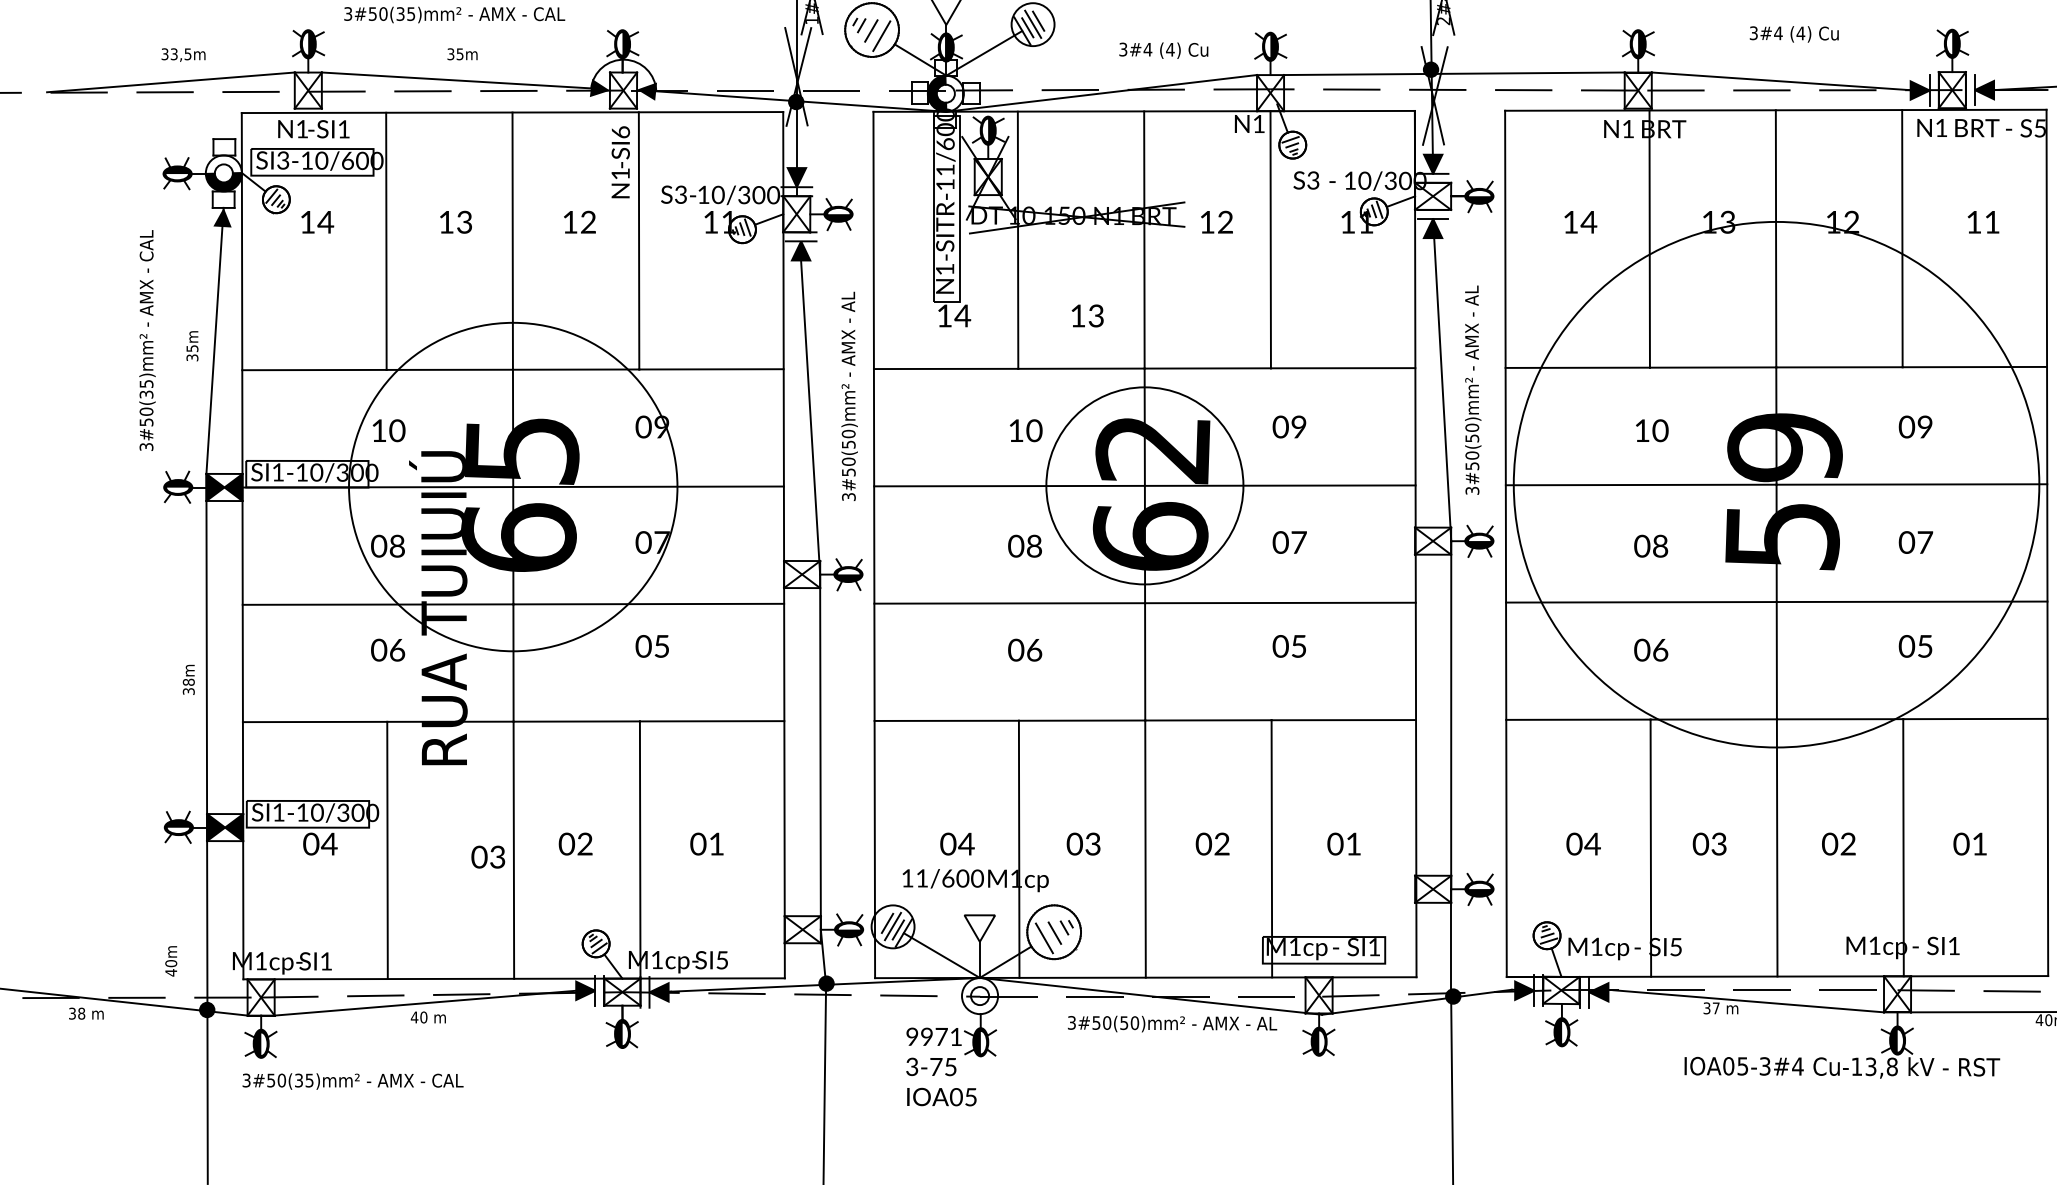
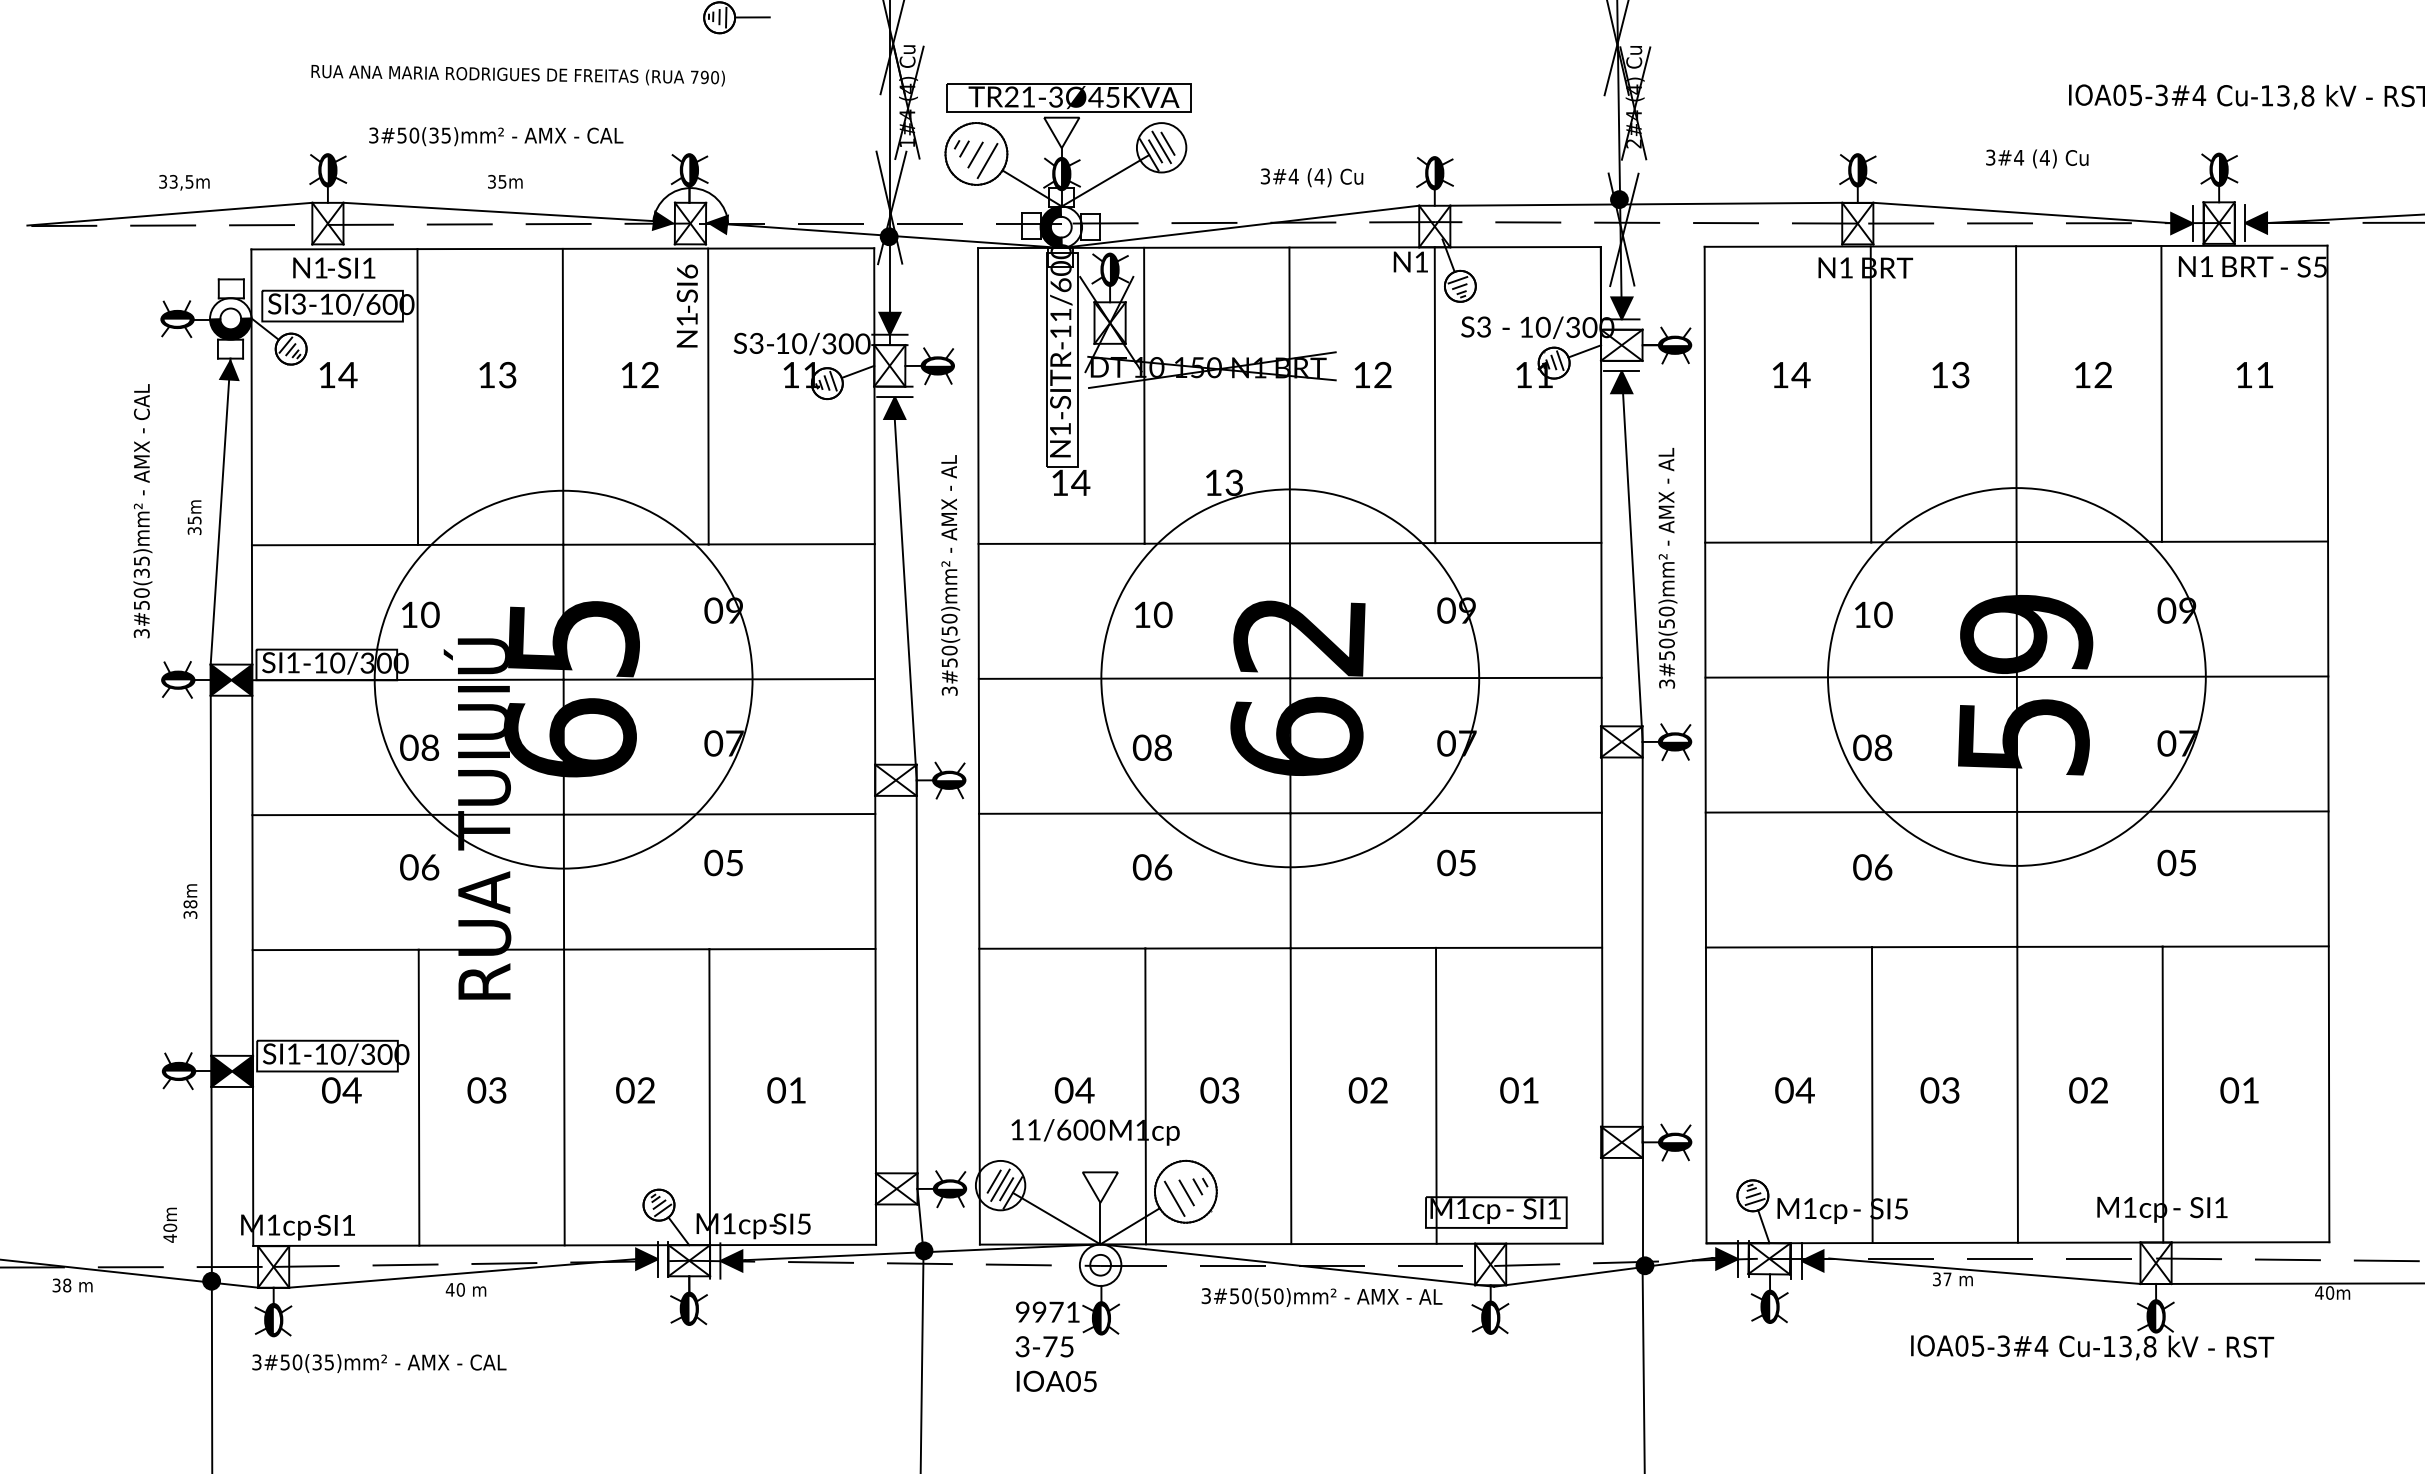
circle: (1776, 484) -> (2016, 676), size x0.62
circle: (1145, 486) -> (1290, 678), size x1.67
text: (487, 857) -> (486, 1090), moved

